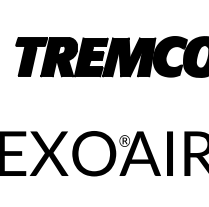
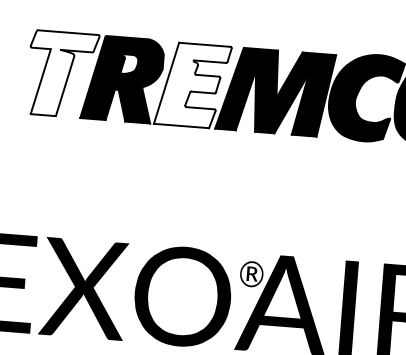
fill: (31, 56) -> (62, 73), removed
fill: (90, 57) -> (191, 85), removed

